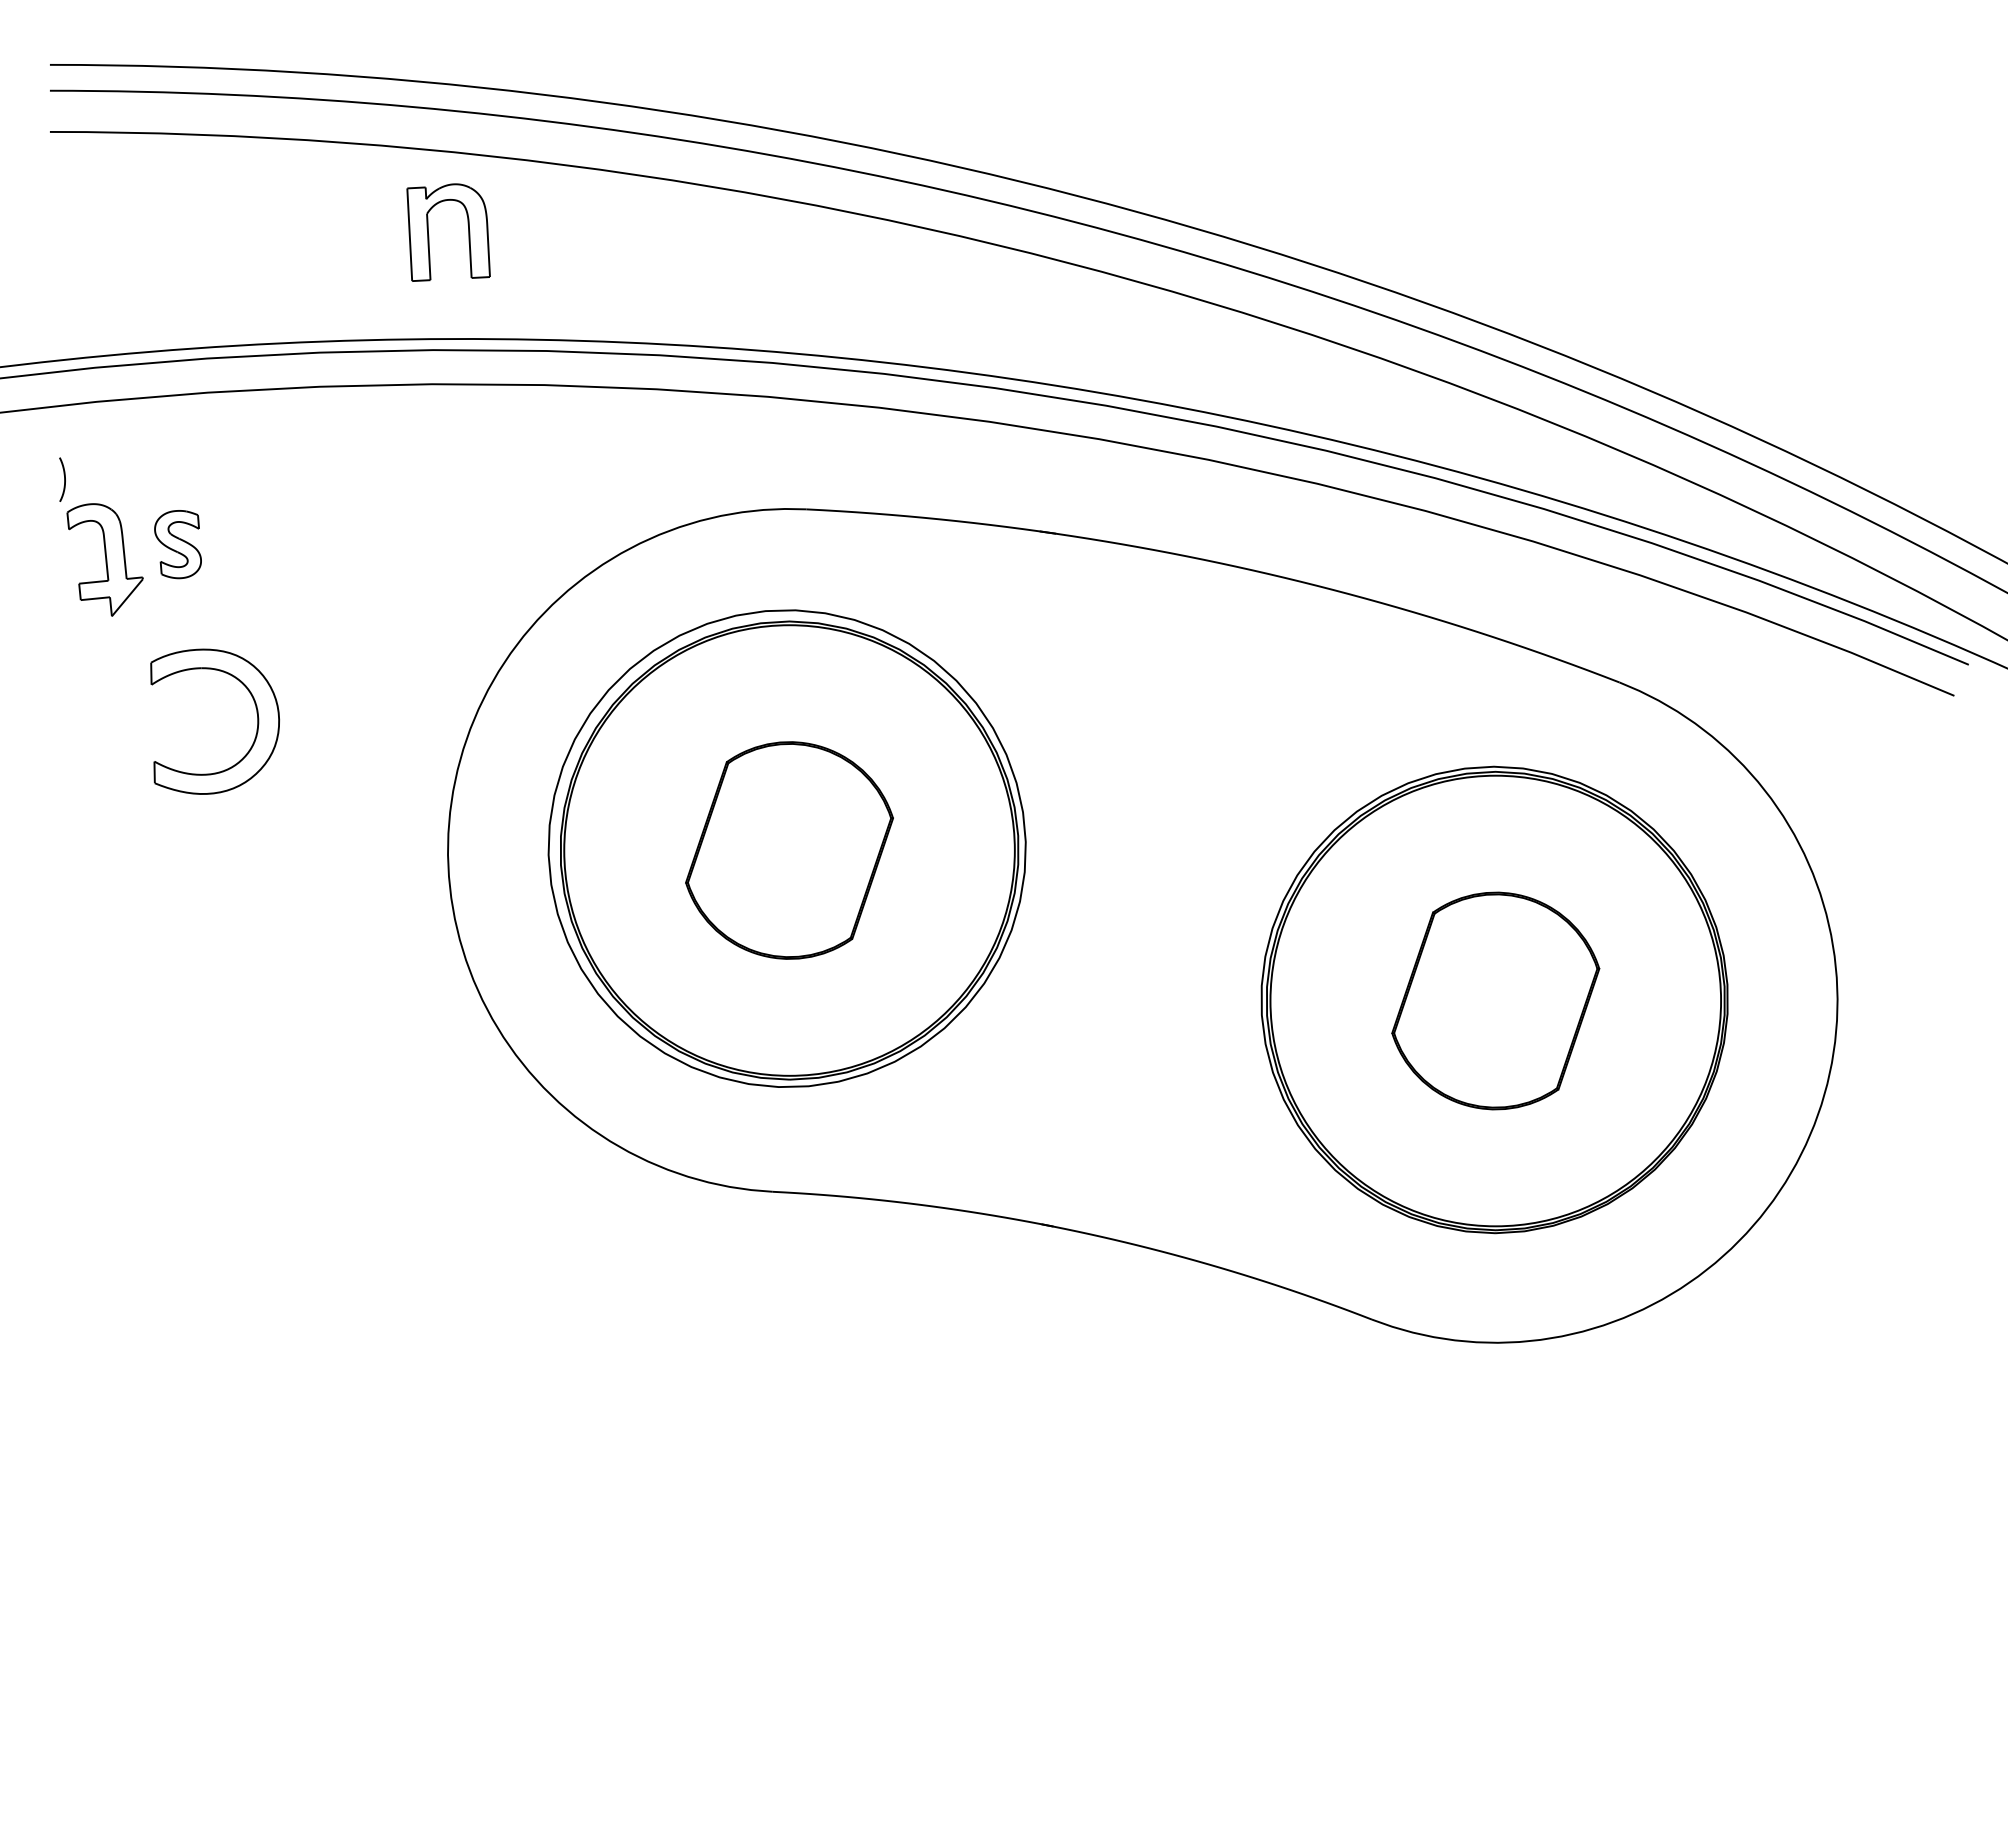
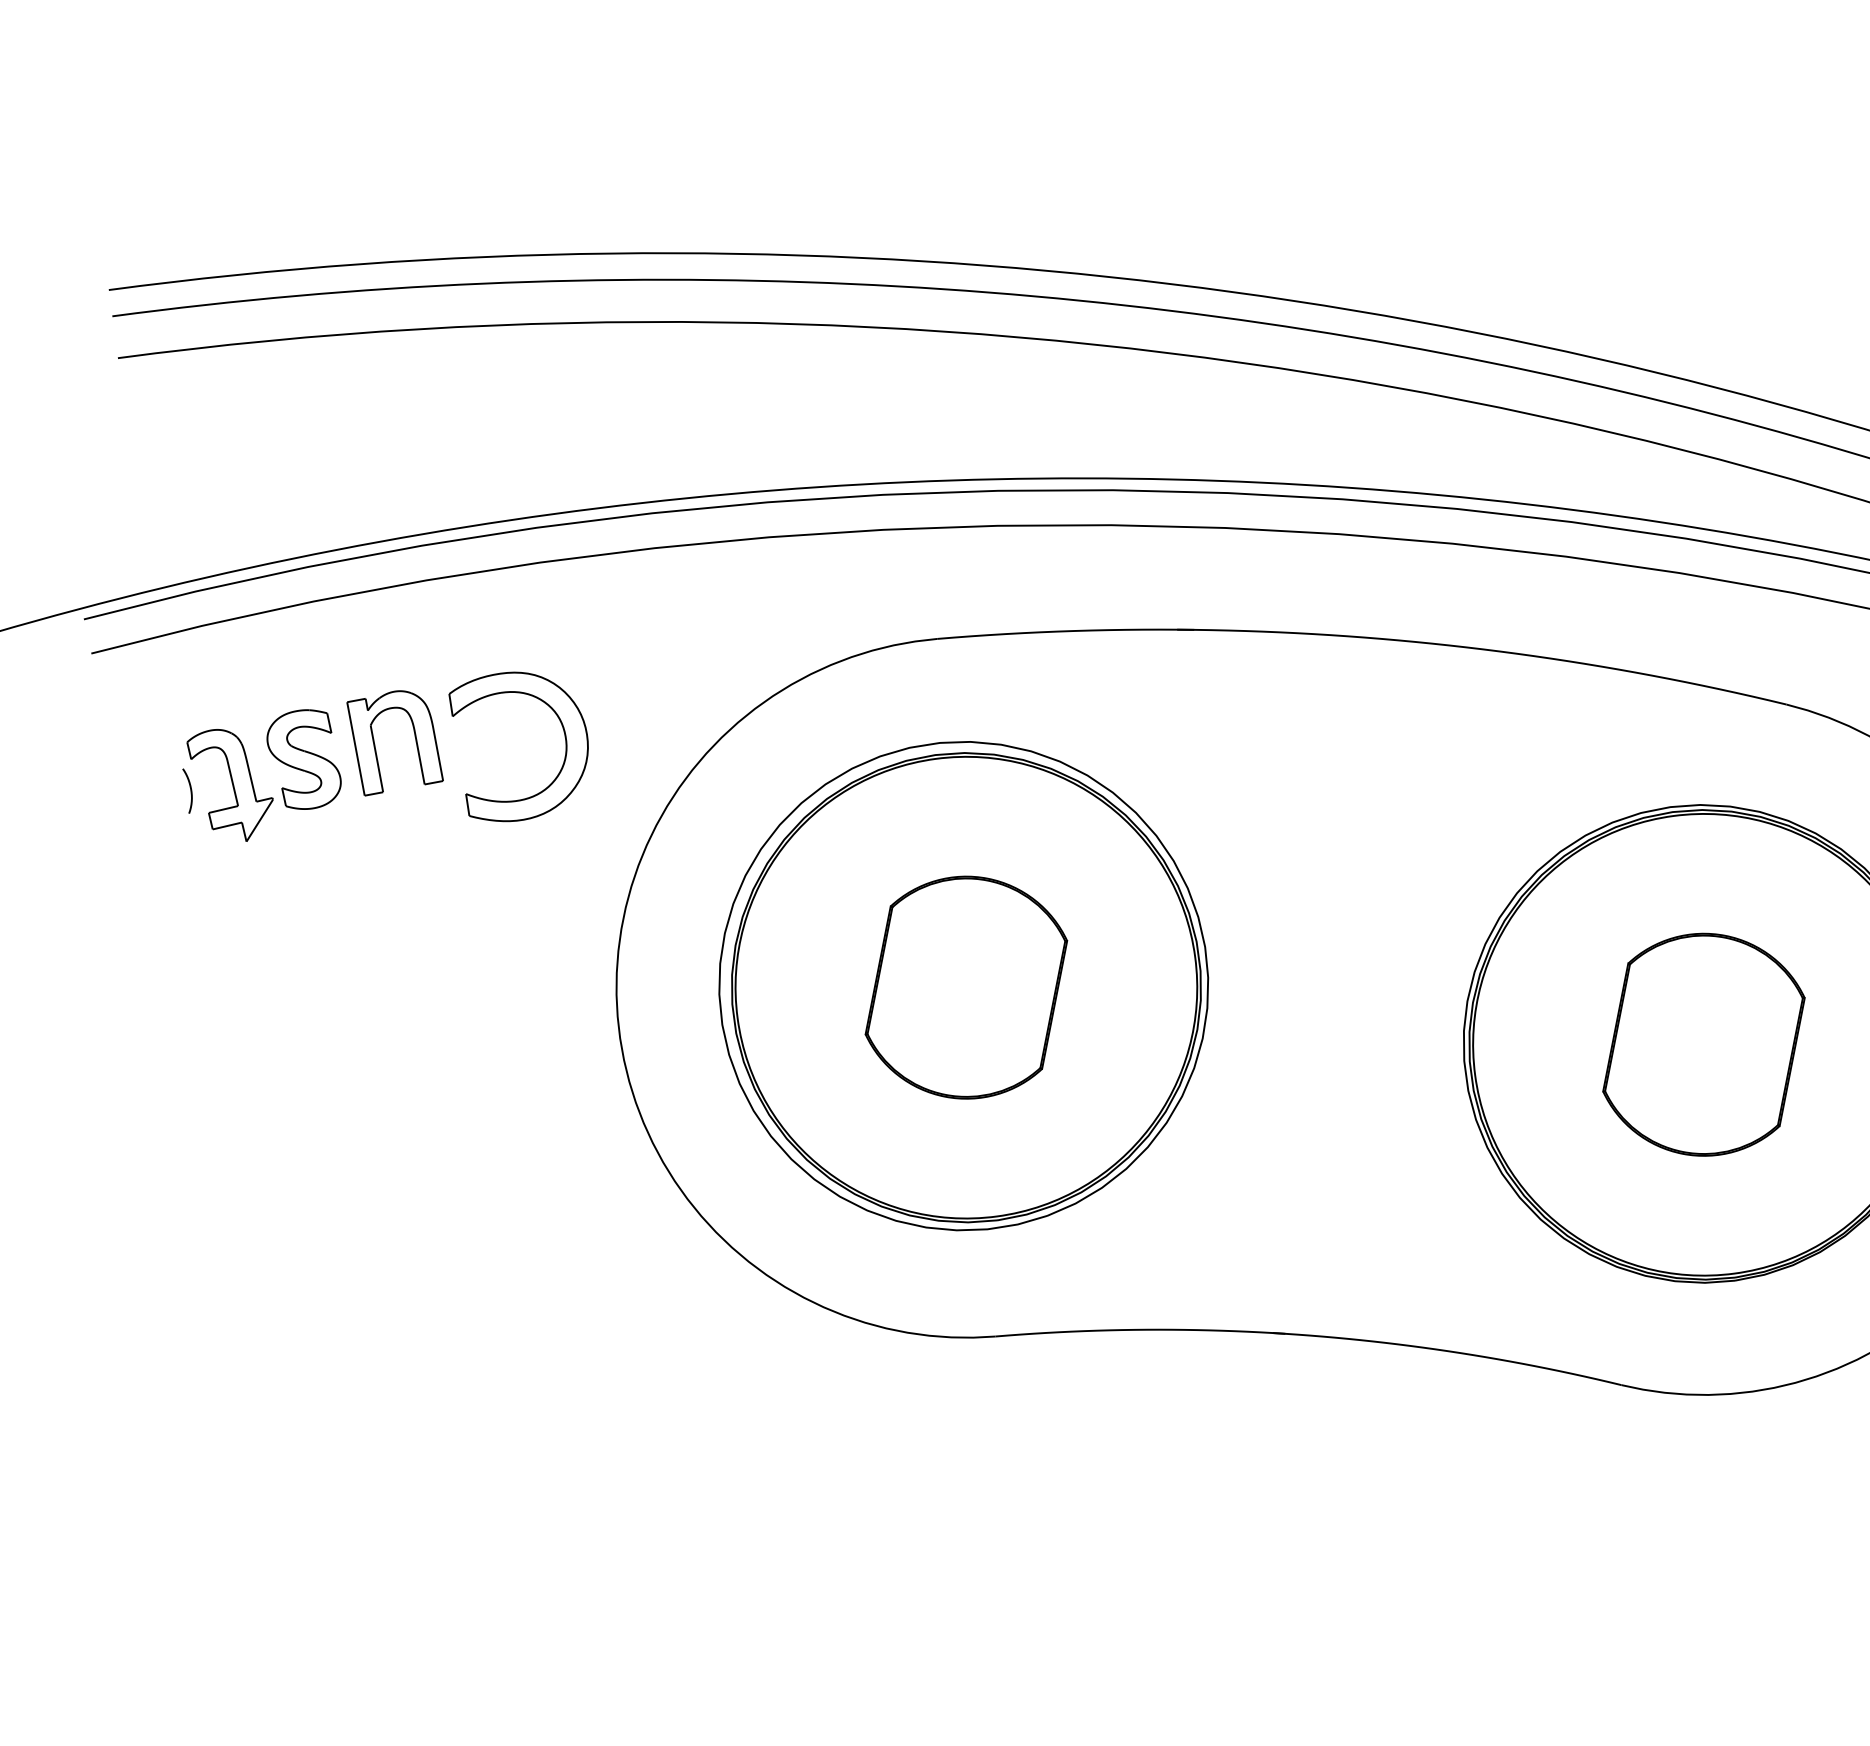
part: (429, 235) -> (376, 747), moved
curve: (64, 479) -> (190, 790), moved
part: (177, 544) -> (303, 759), size x1.43
part: (256, 713) -> (563, 731), moved

